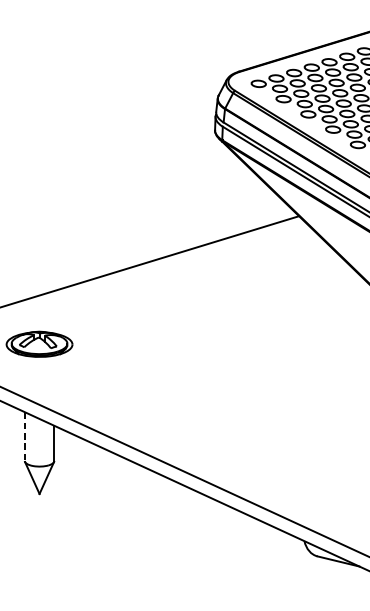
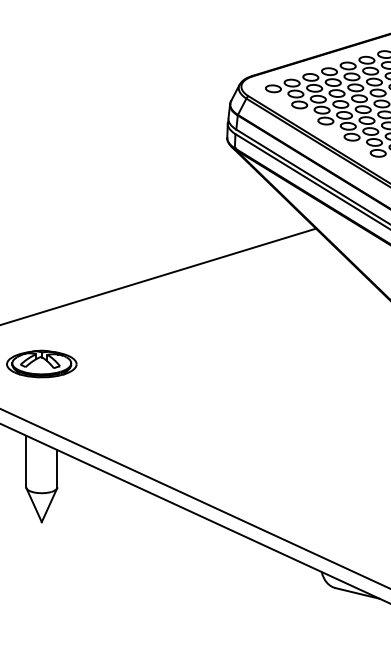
line: (25, 436) -> (26, 461), dashed -> solid

